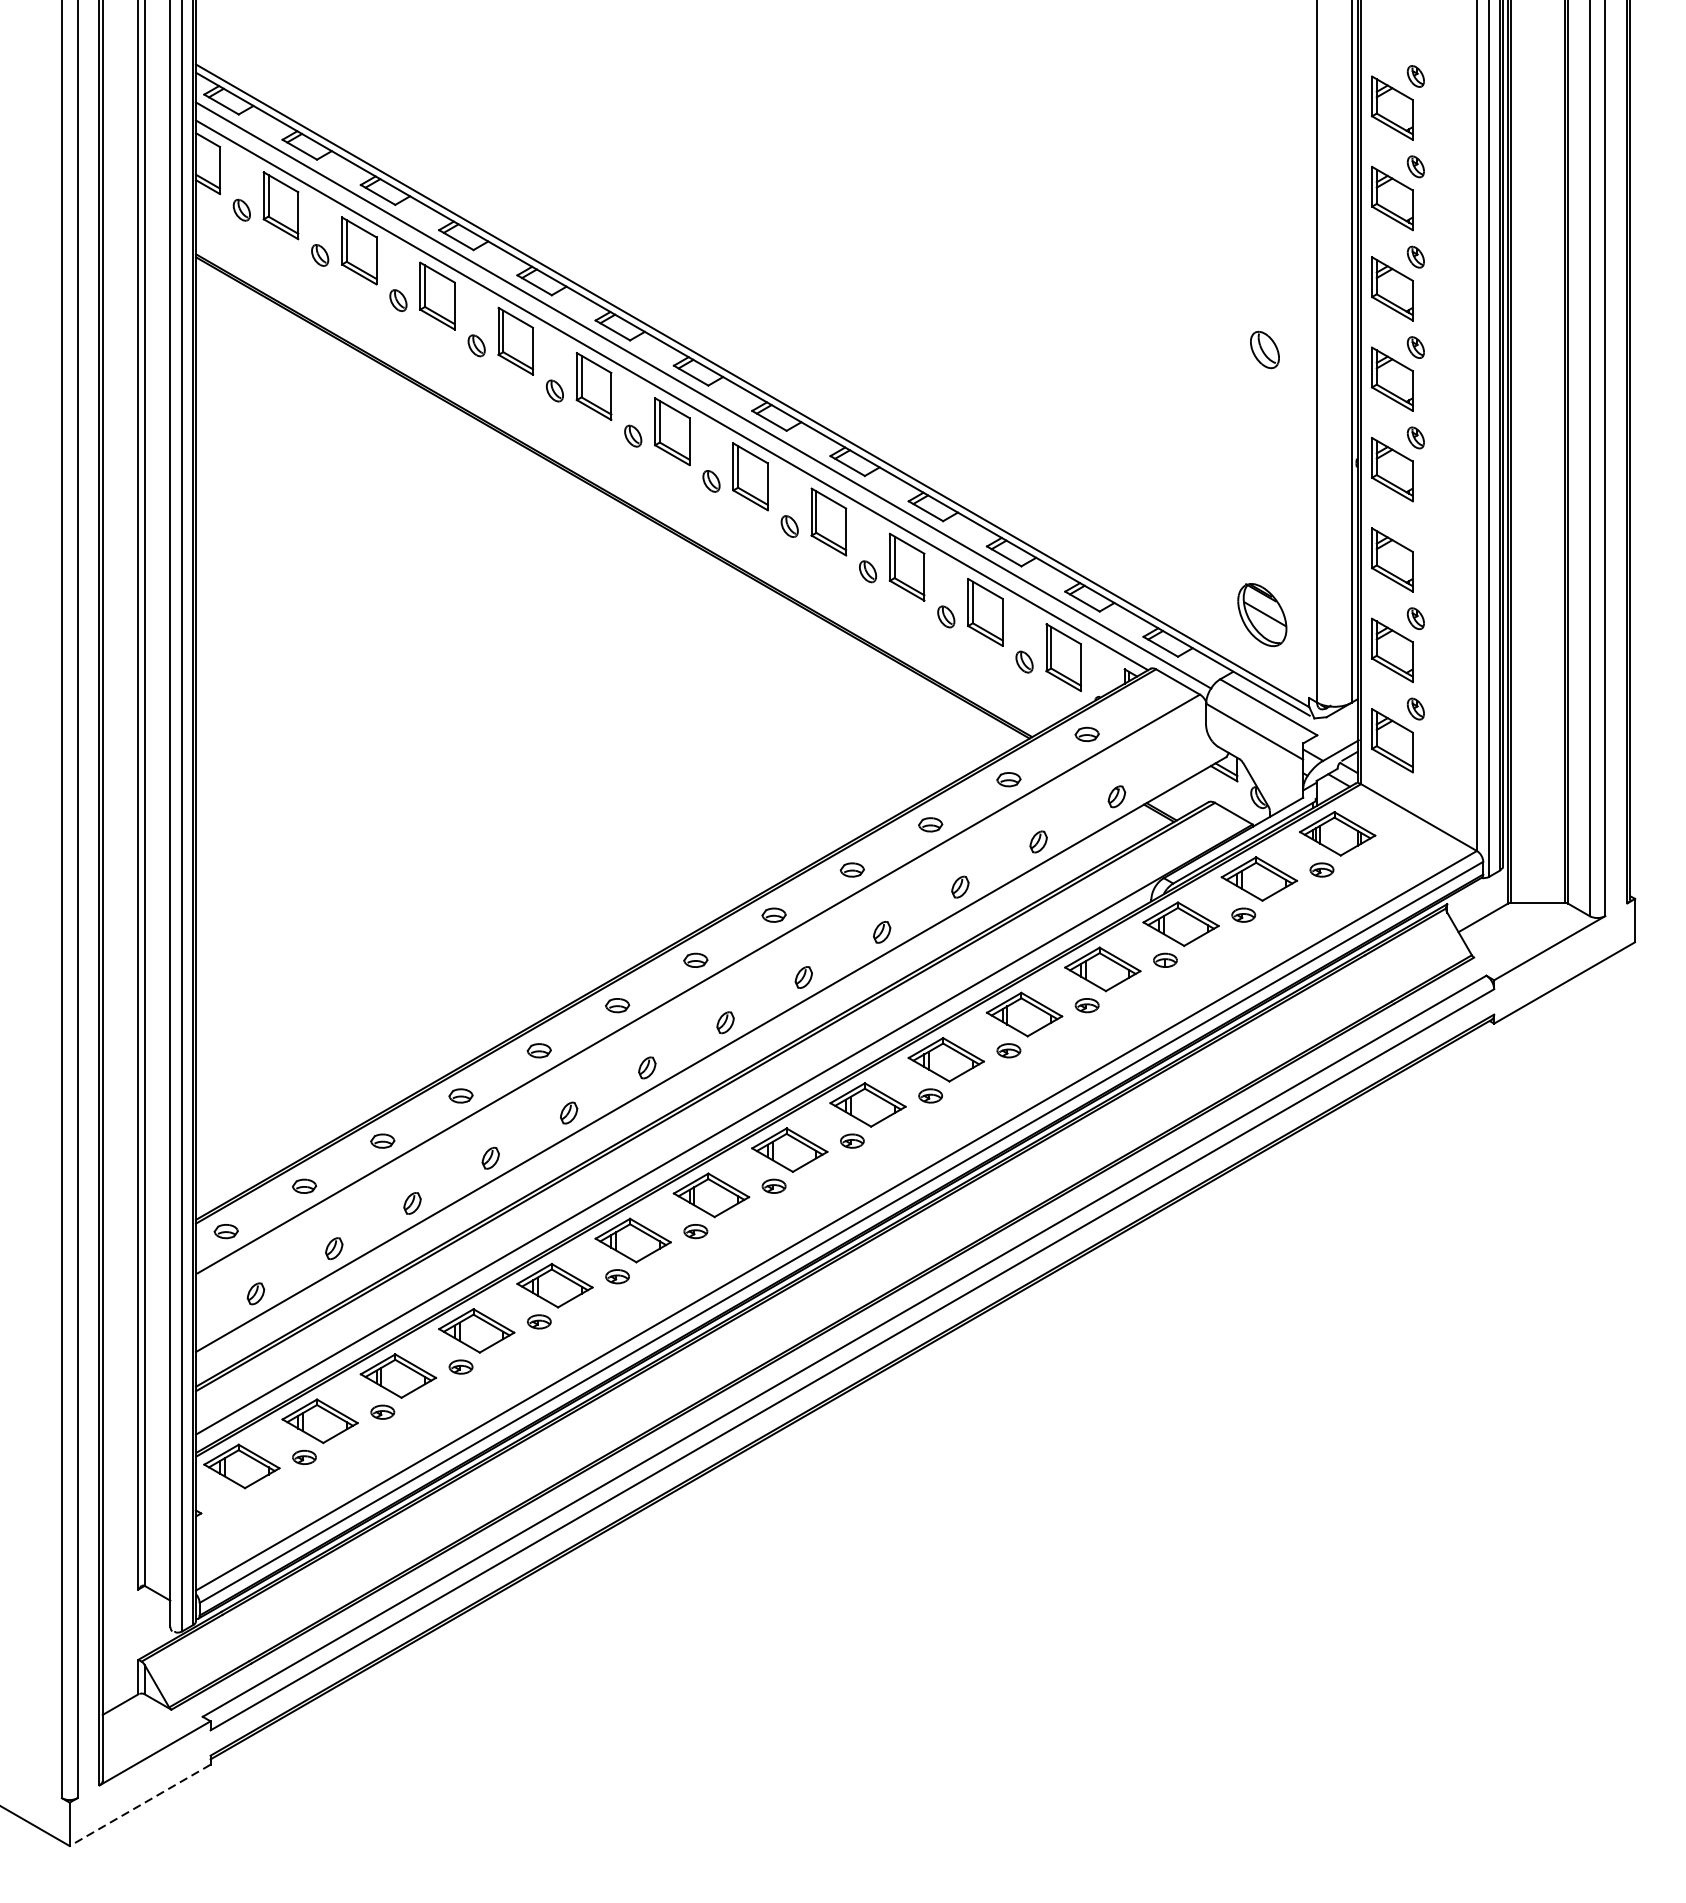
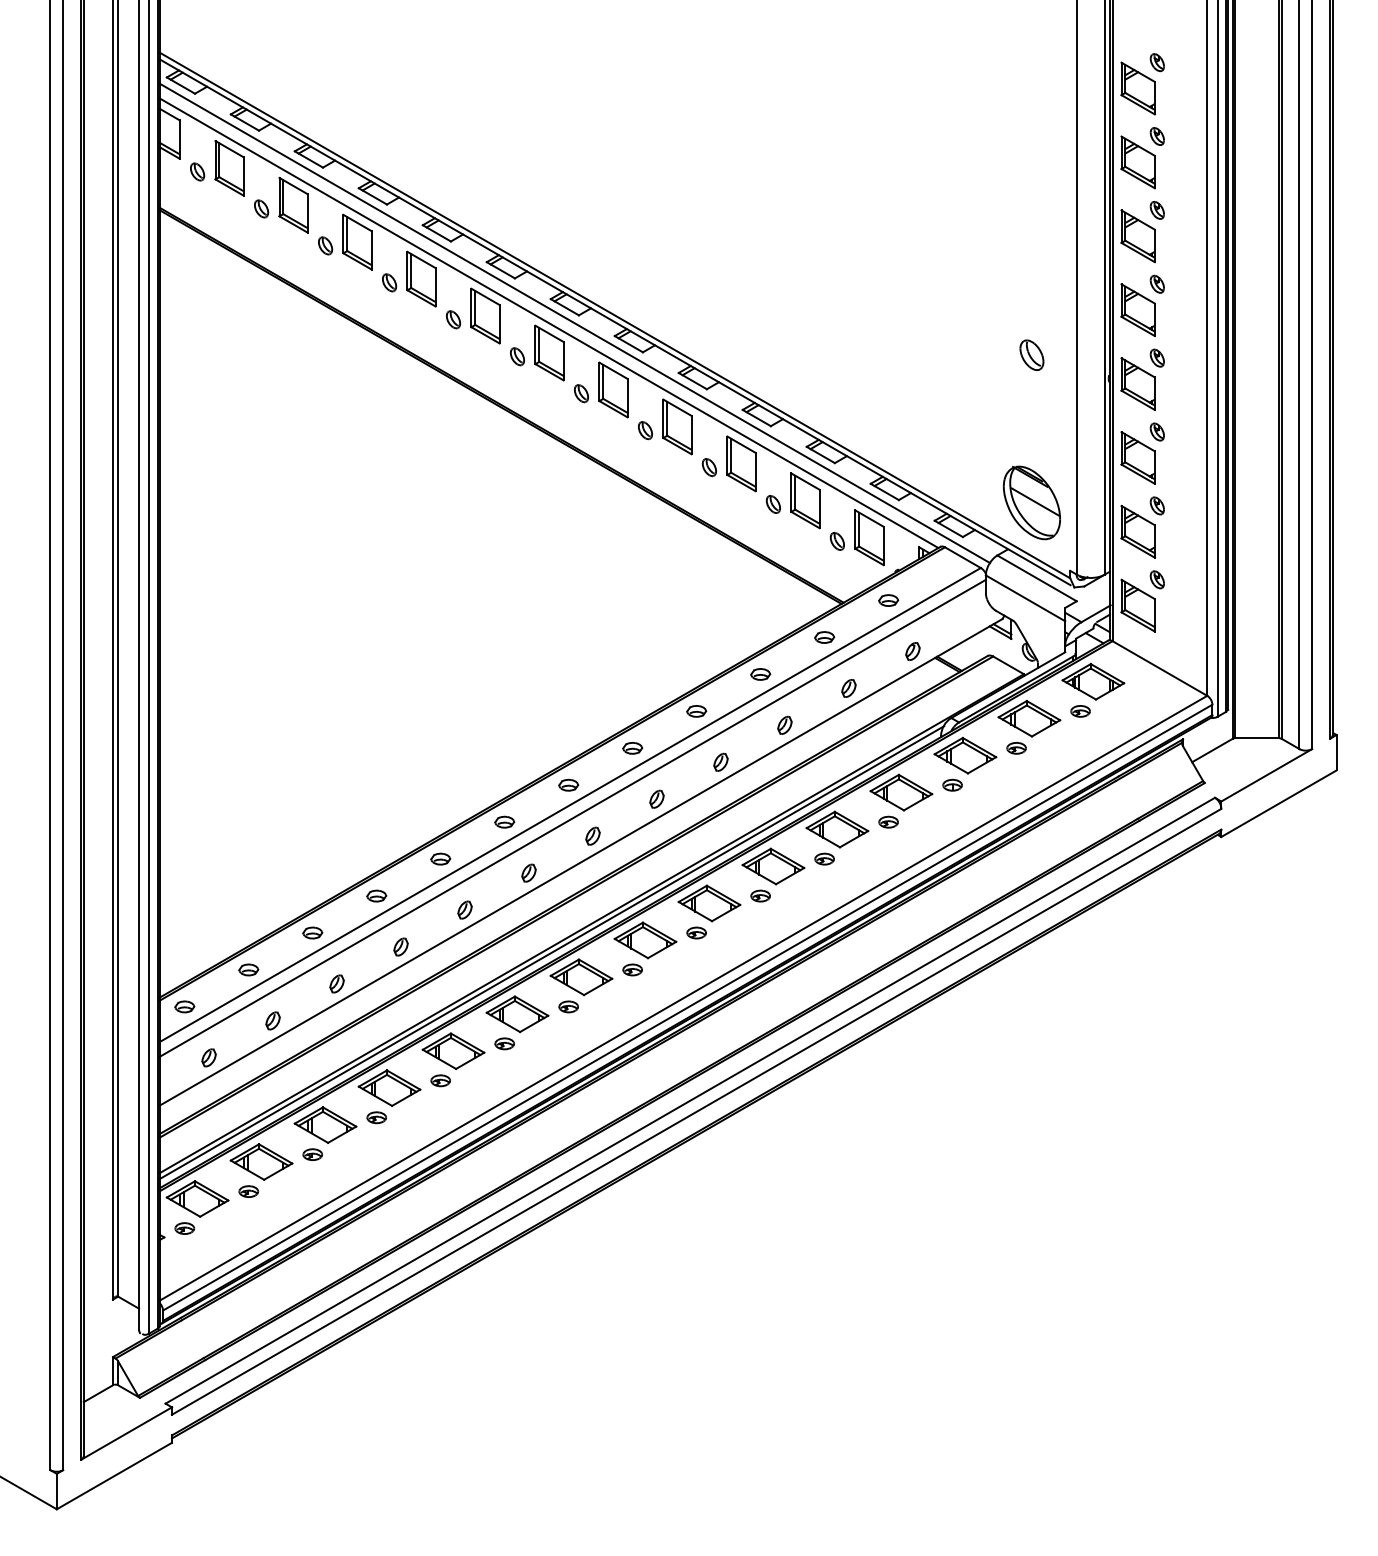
part: (1264, 349) -> (1031, 354), moved
part: (1414, 527) -> (1156, 431), added
part: (1261, 614) -> (1031, 502), size x1.43
line: (700, 999) -> (572, 817), added
line: (676, 1164) -> (552, 952), added
part: (225, 1502) -> (184, 1228), added
line: (139, 1805) -> (113, 1476), dashed -> solid

